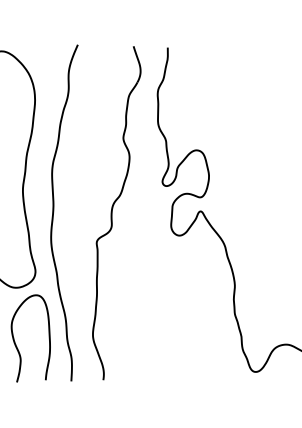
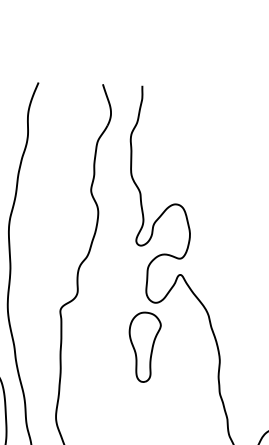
part: (169, 274) -> (144, 347), added

